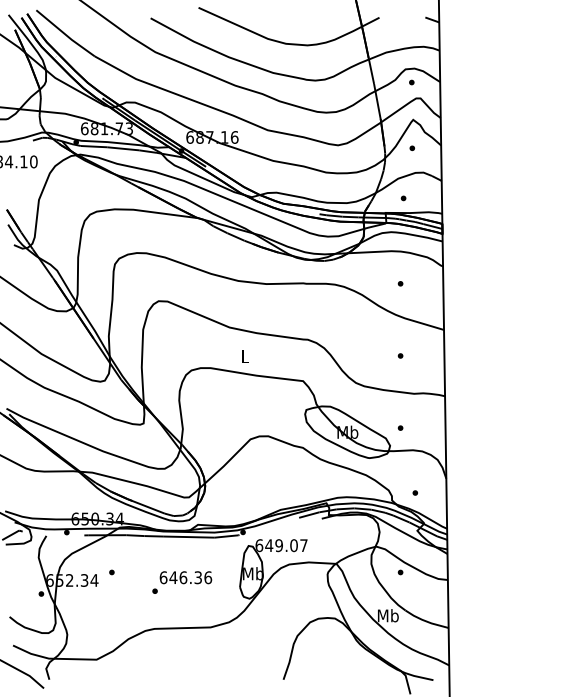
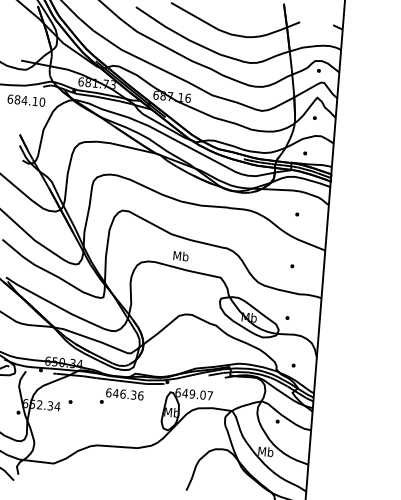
text: (245, 356) -> (181, 256), L -> Mb
text: (182, 582) -> (122, 397), moved

